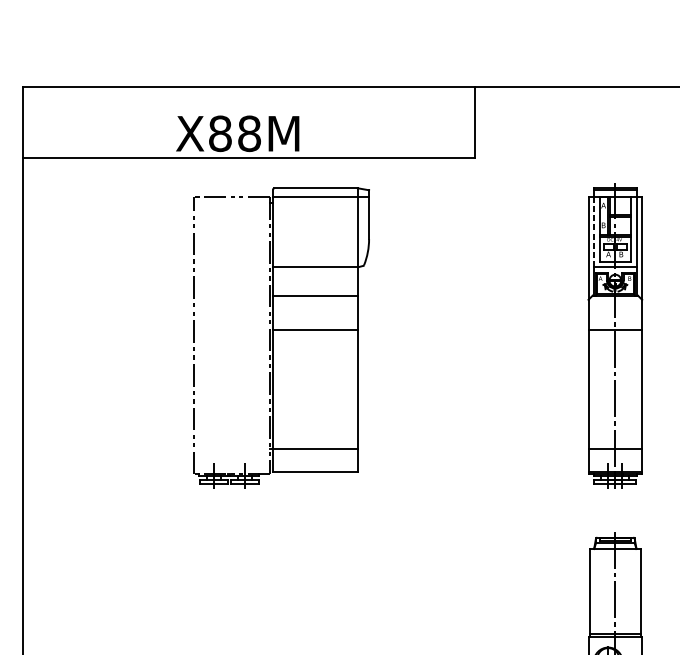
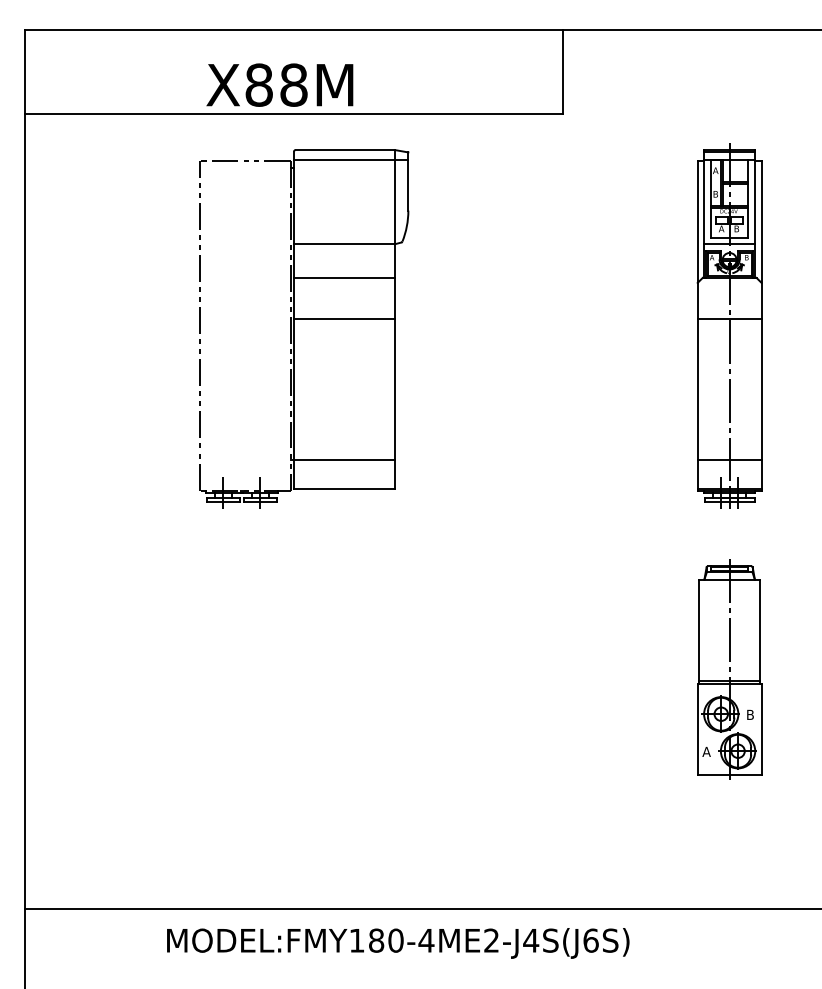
line: (594, 232) -> (704, 202), dashed -> solid
part: (281, 338) -> (304, 328), moved

